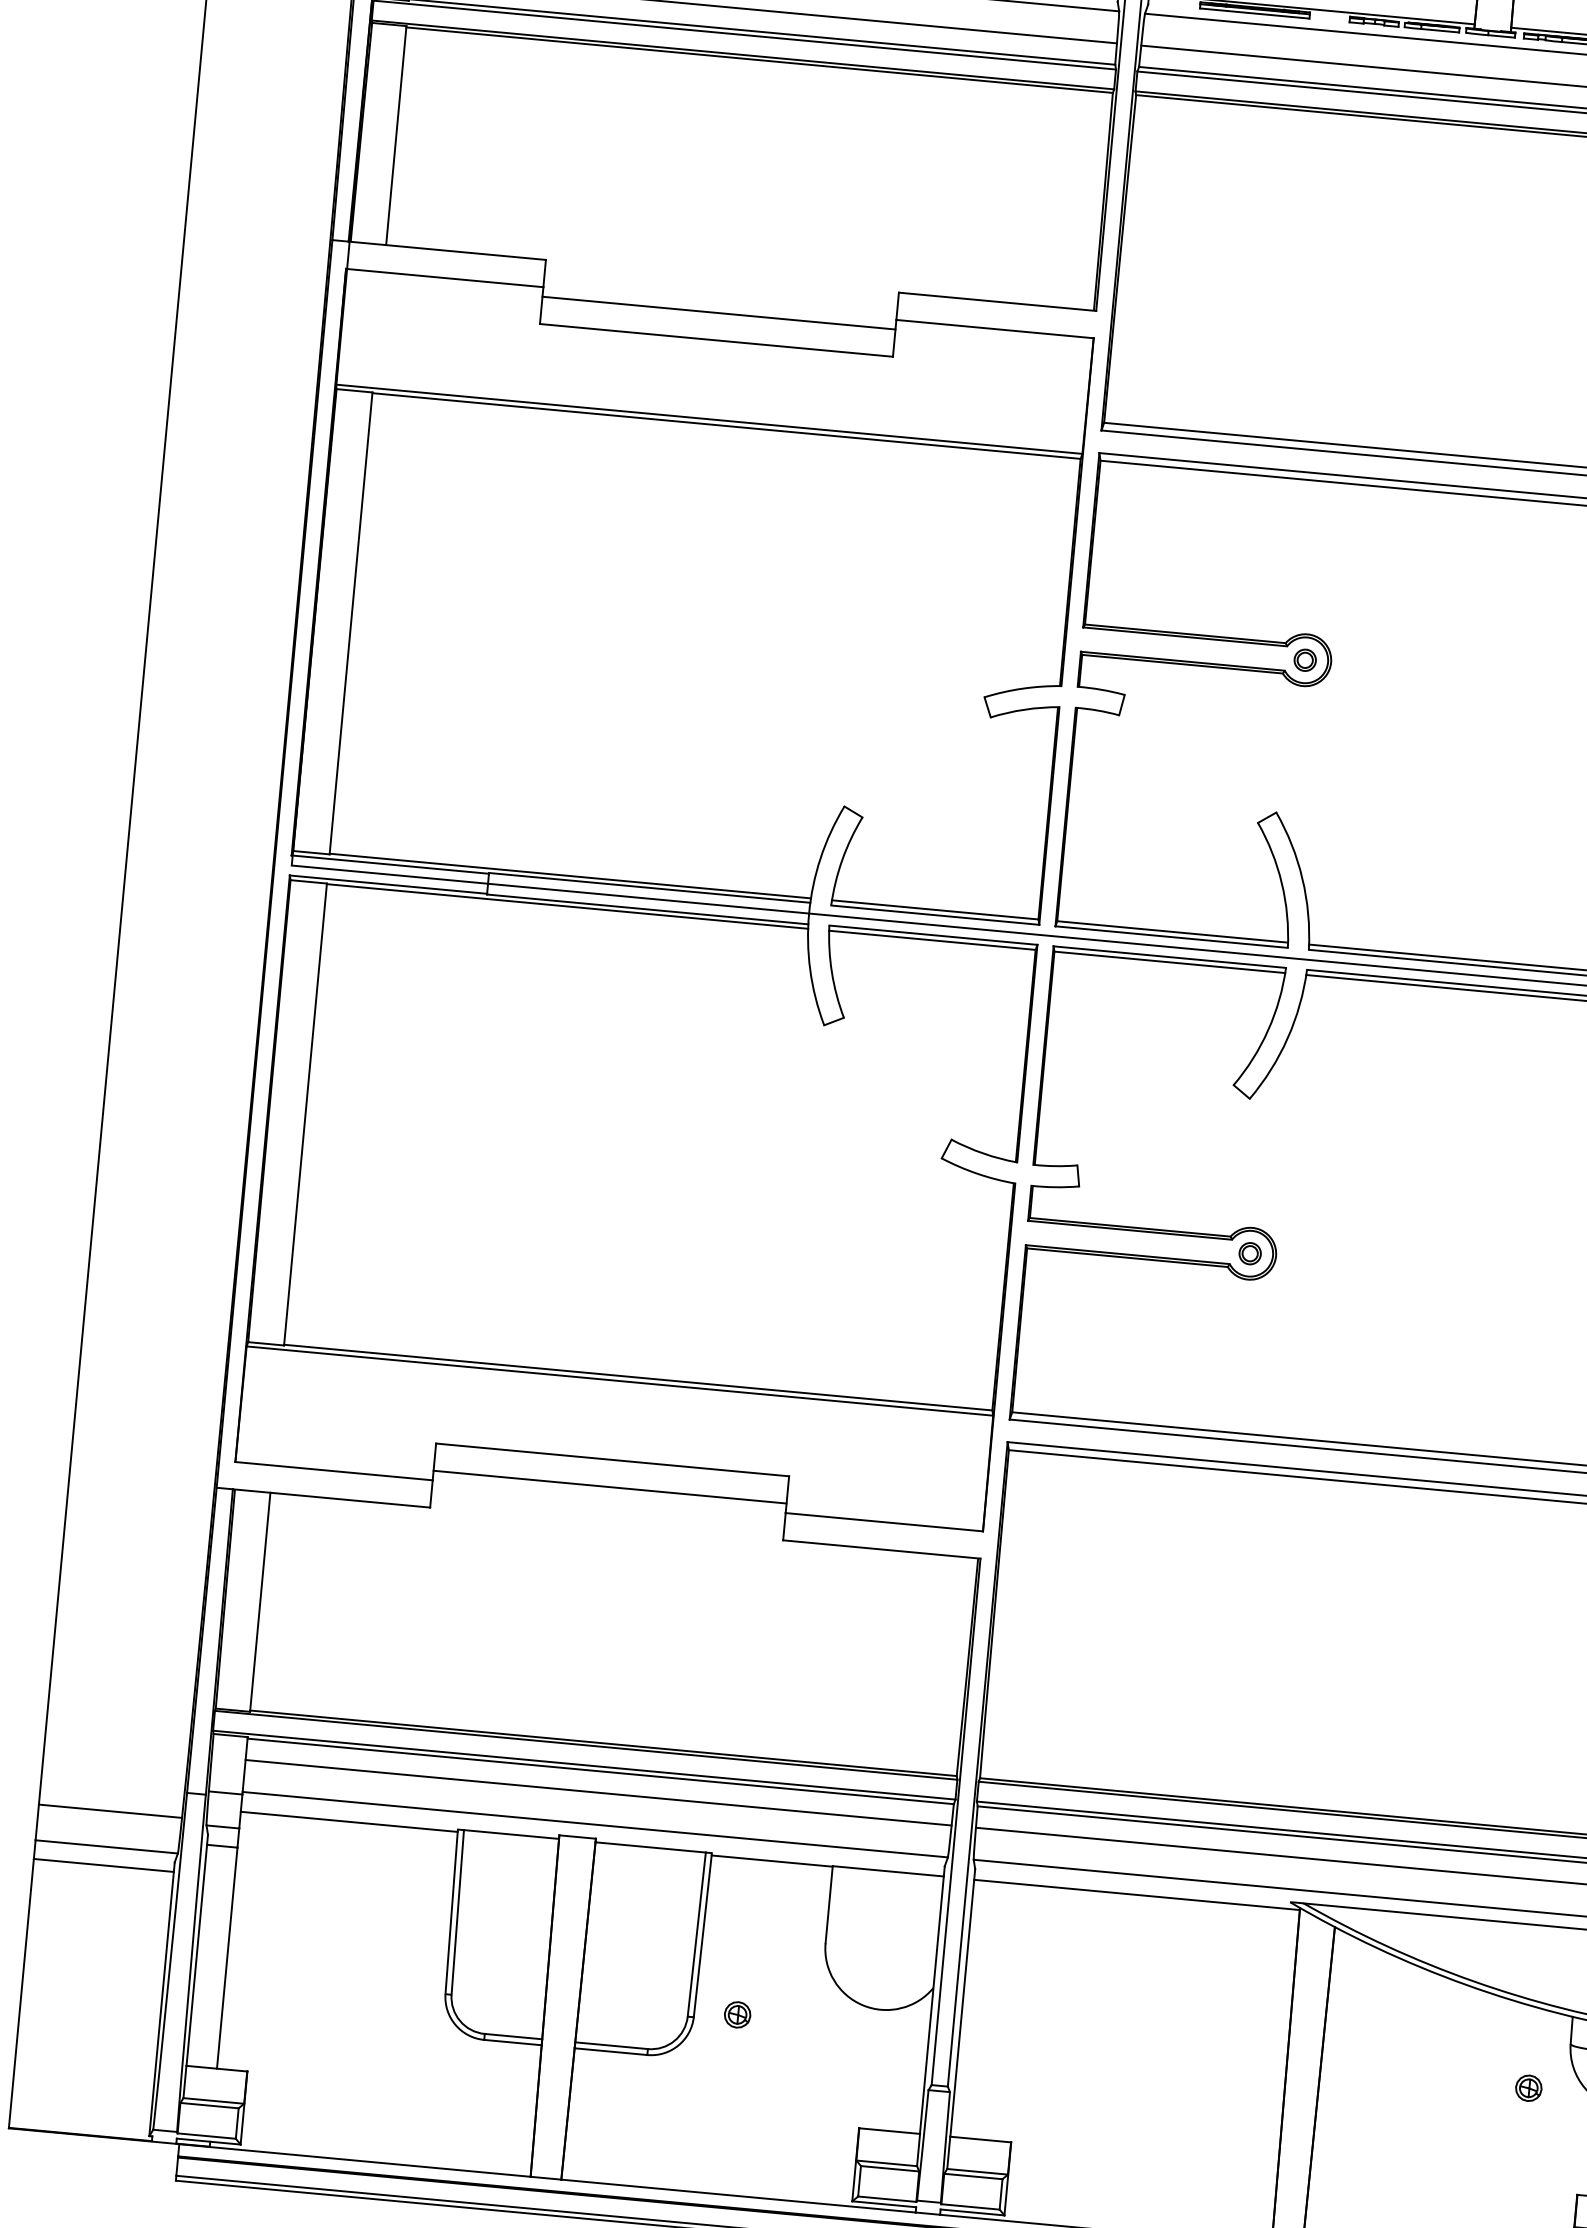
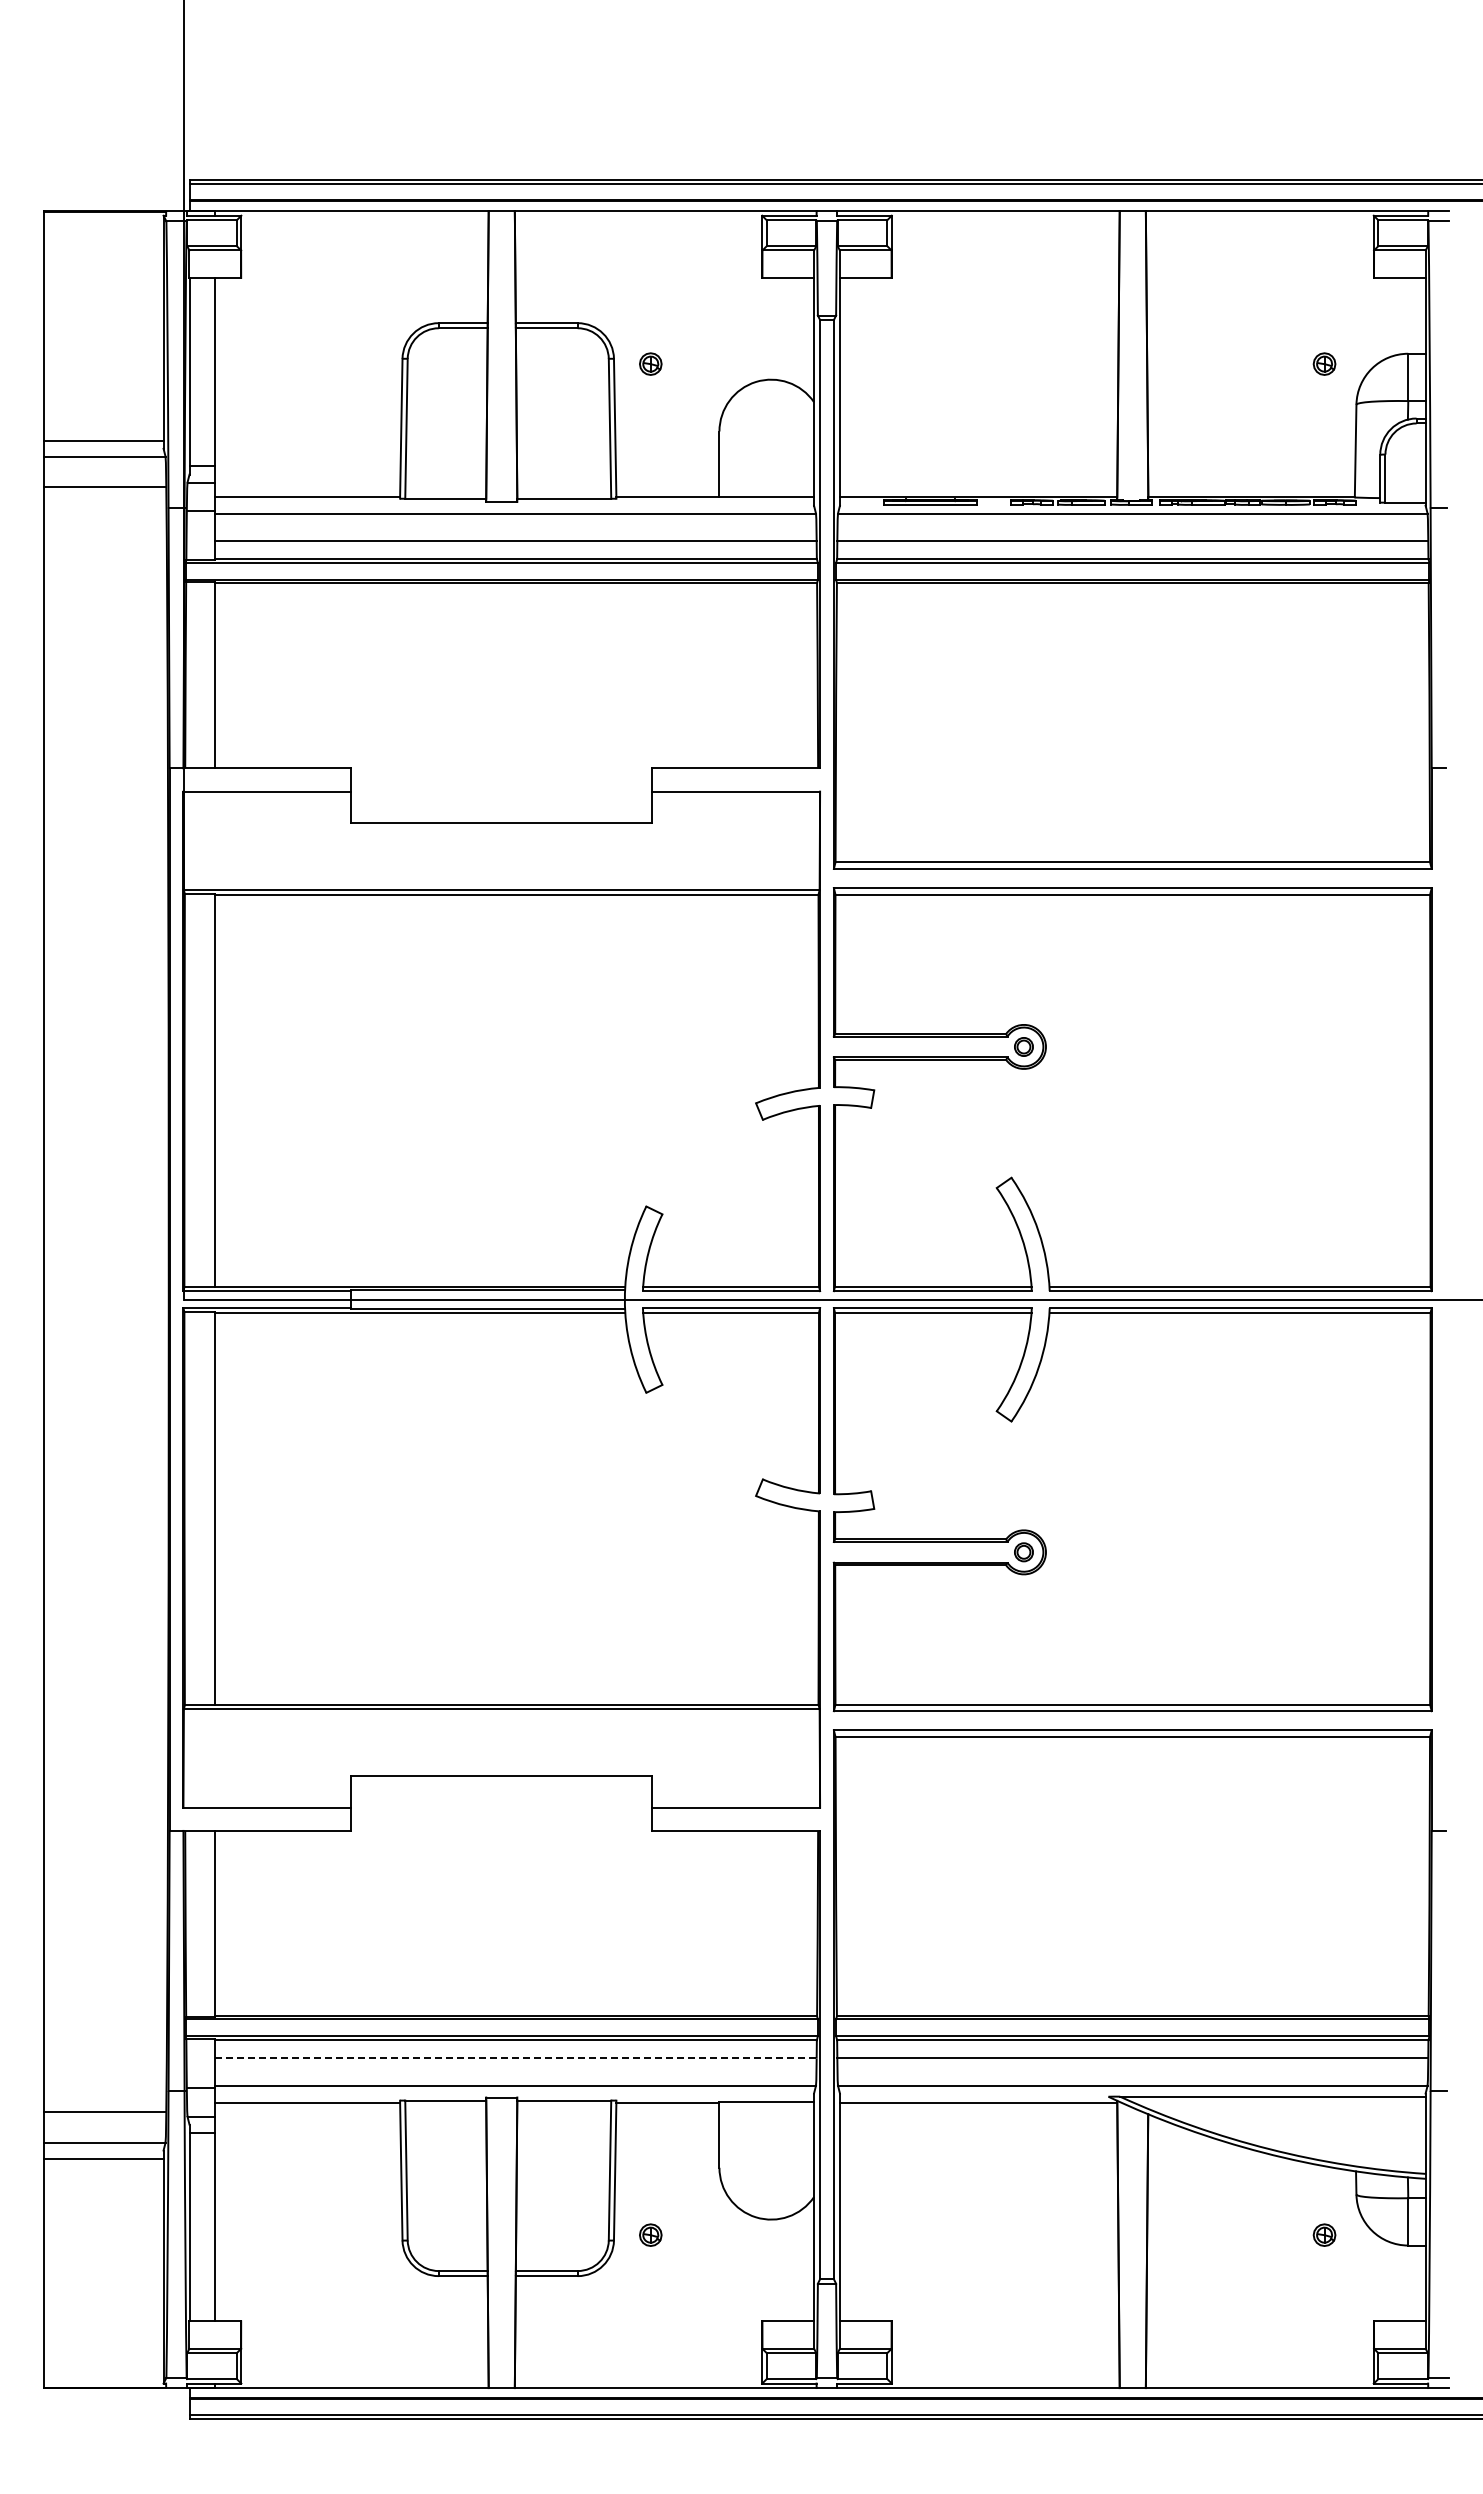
line: (718, 312) -> (501, 799), removed
line: (609, 1487) -> (501, 1799), removed
line: (599, 1792) -> (516, 2058), solid -> dashed

